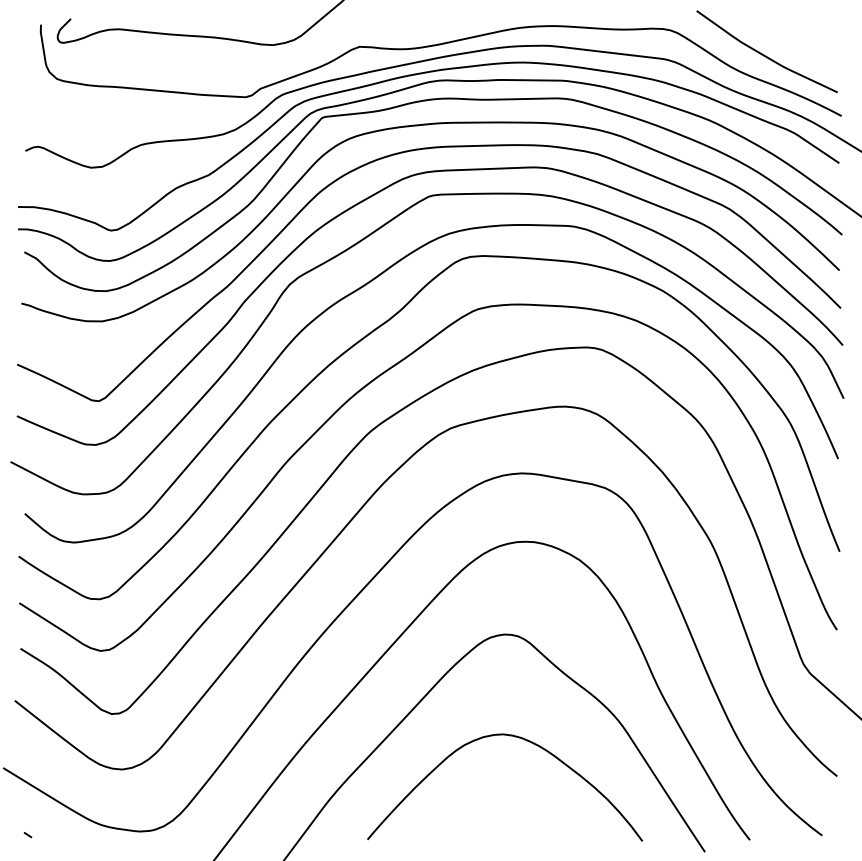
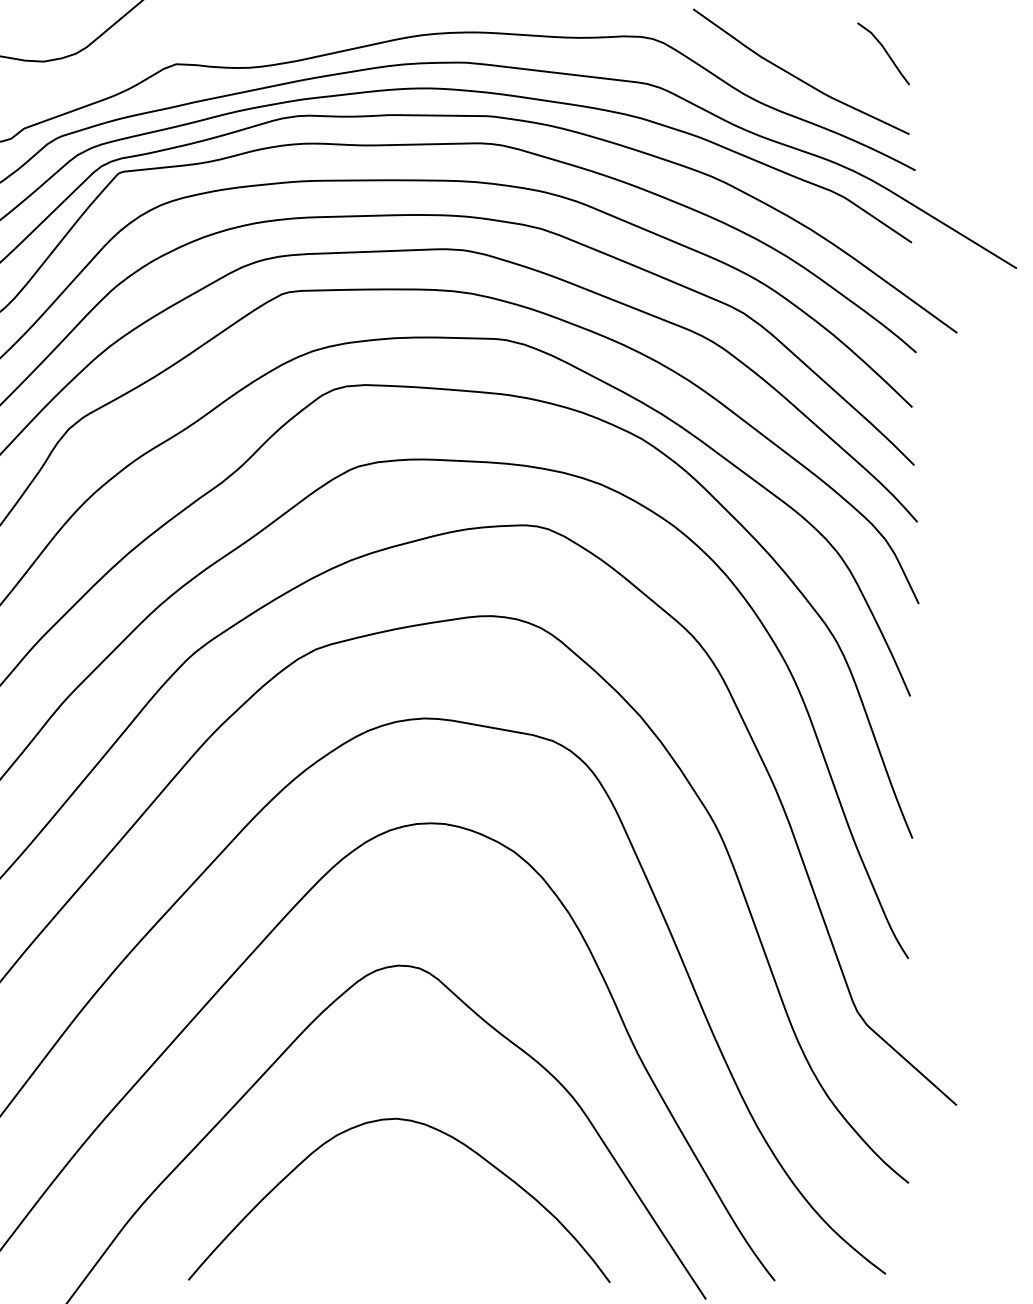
curve: (821, 38) -> (884, 51), added

